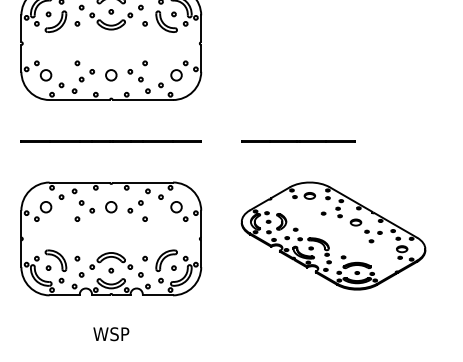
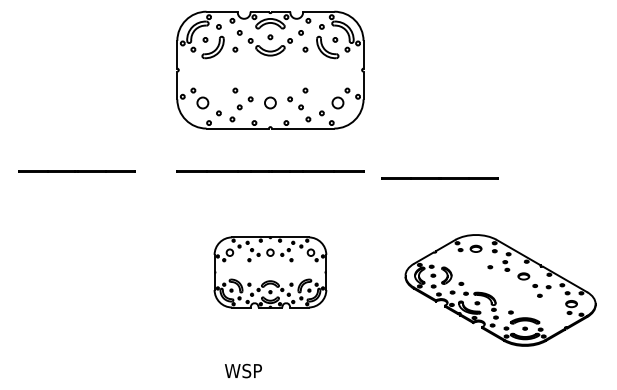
line: (297, 141) -> (439, 178), moved
part: (333, 236) -> (500, 290), moved
part: (111, 239) -> (270, 272), size x0.6
text: (111, 333) -> (243, 370), moved

